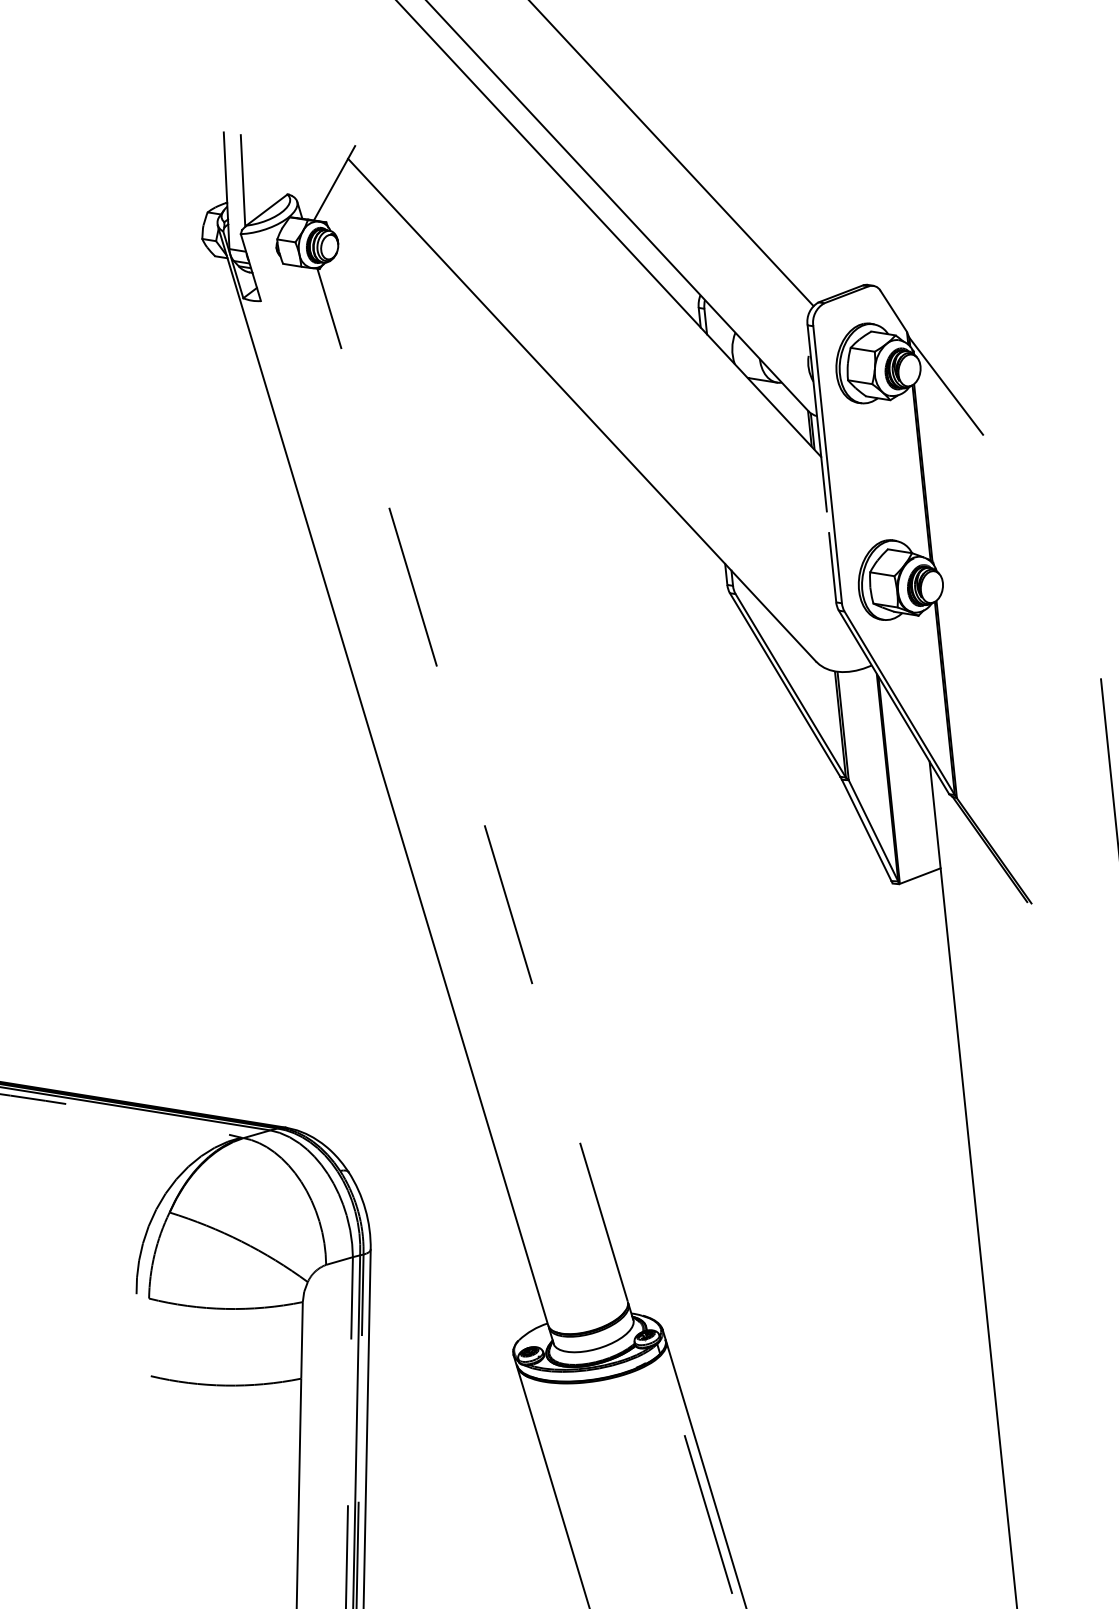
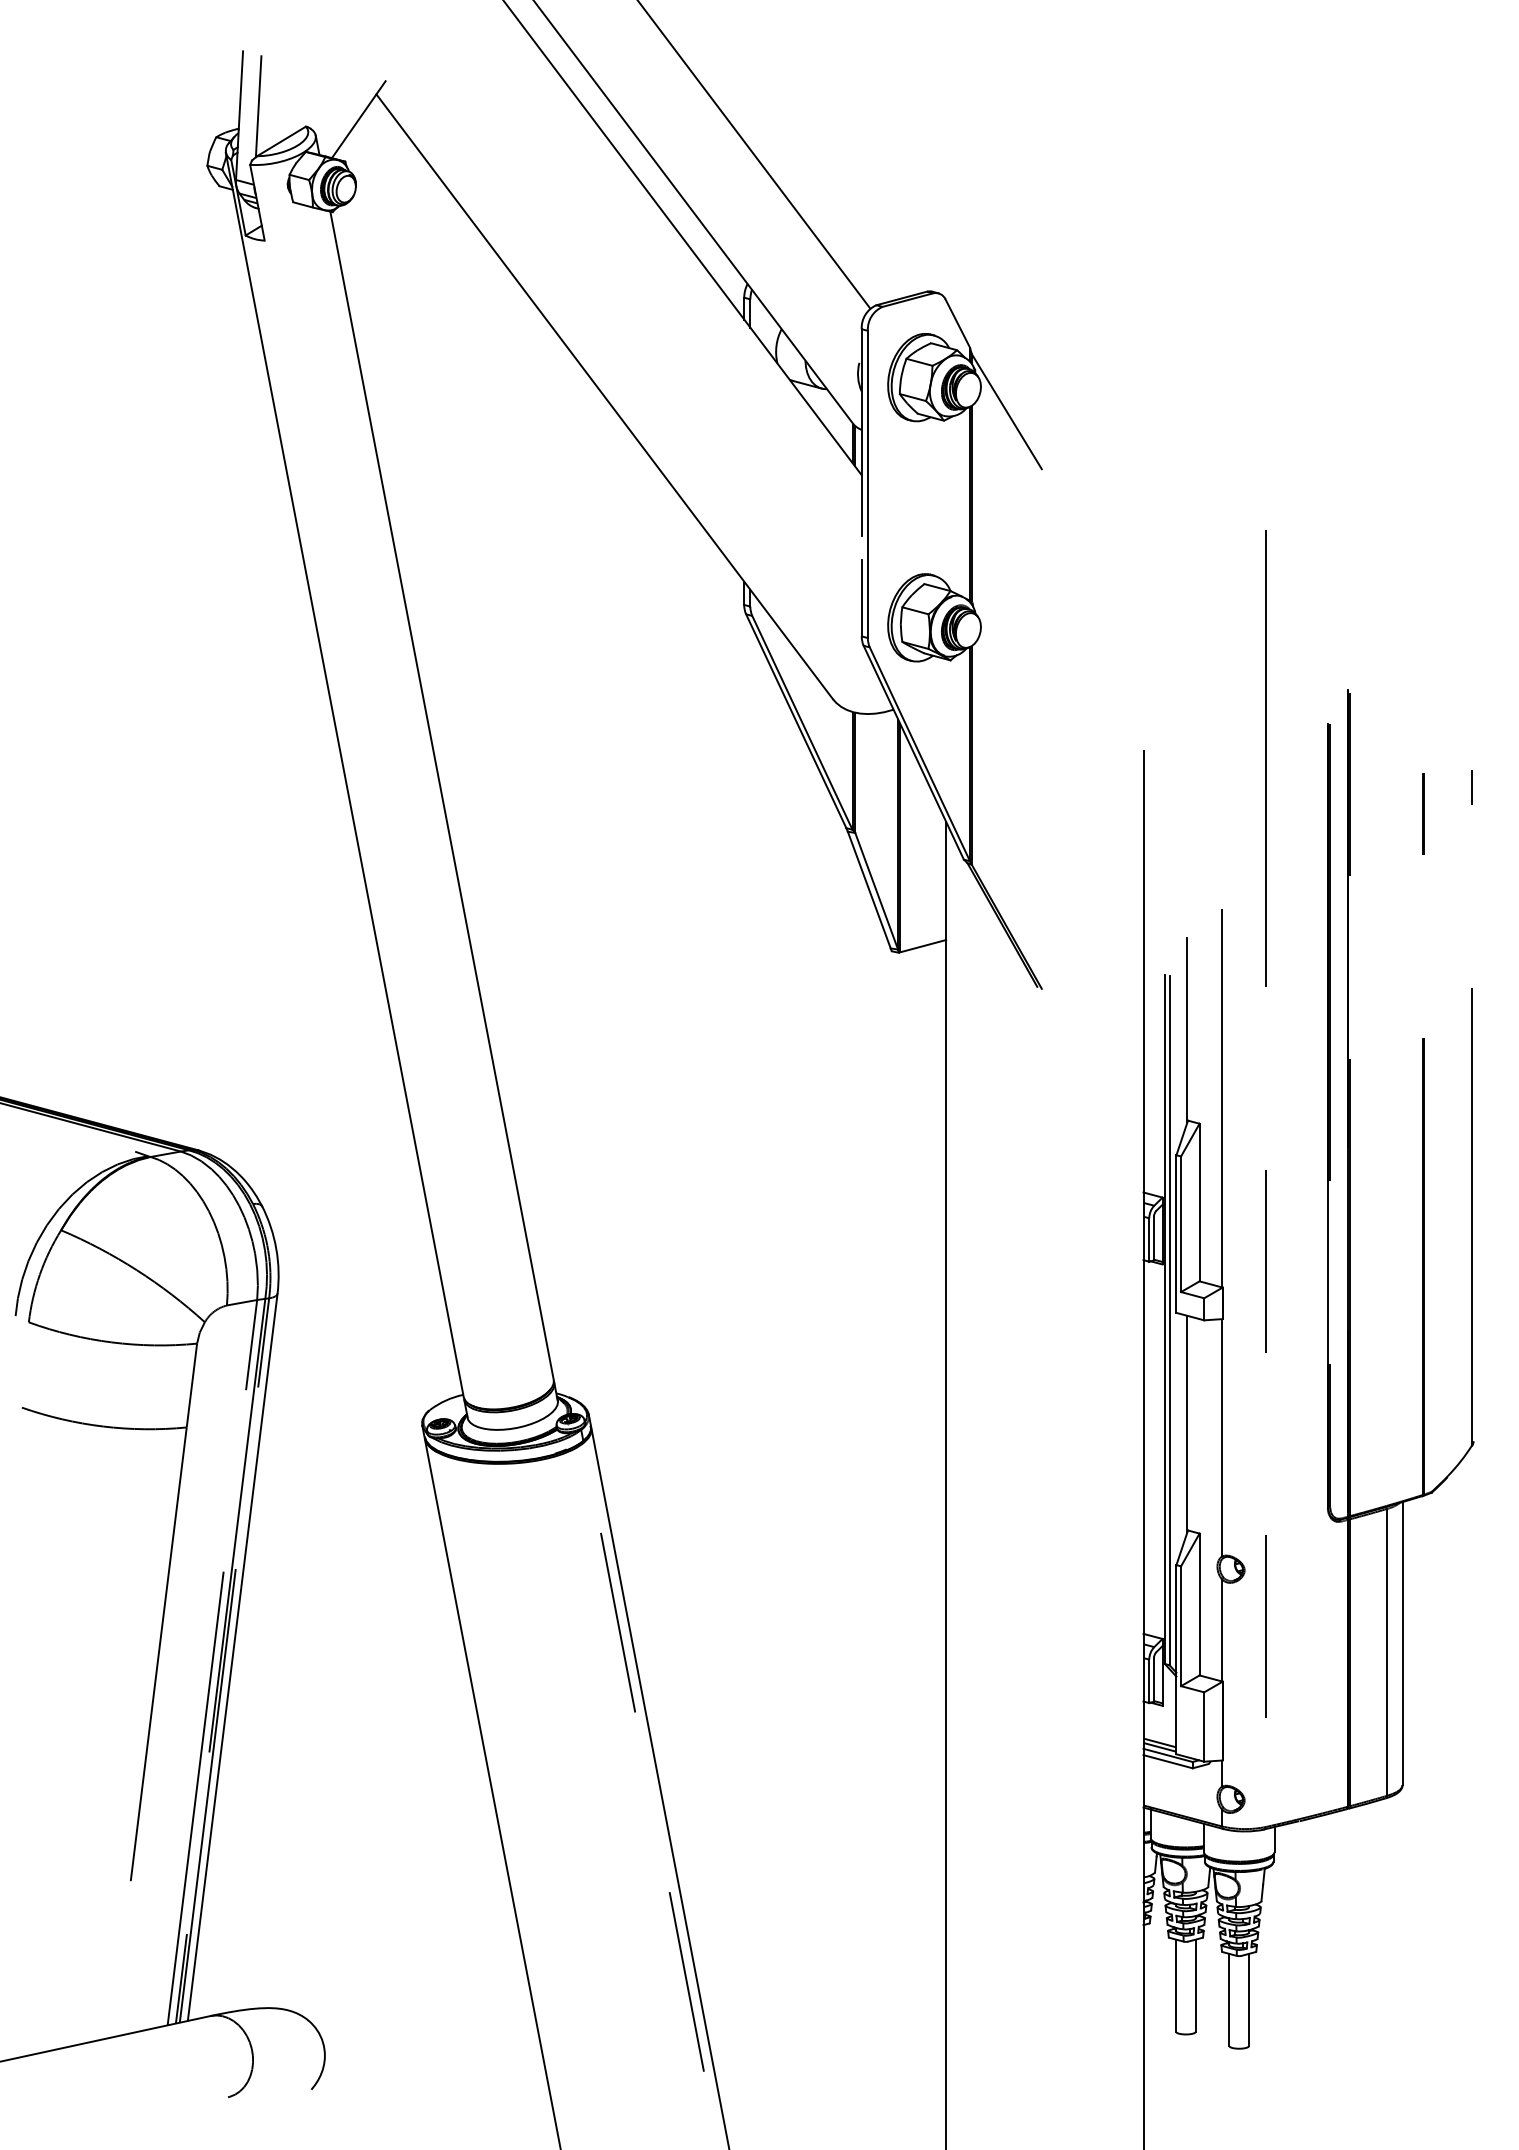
line: (473, 784) -> (442, 795), dashed -> solid

